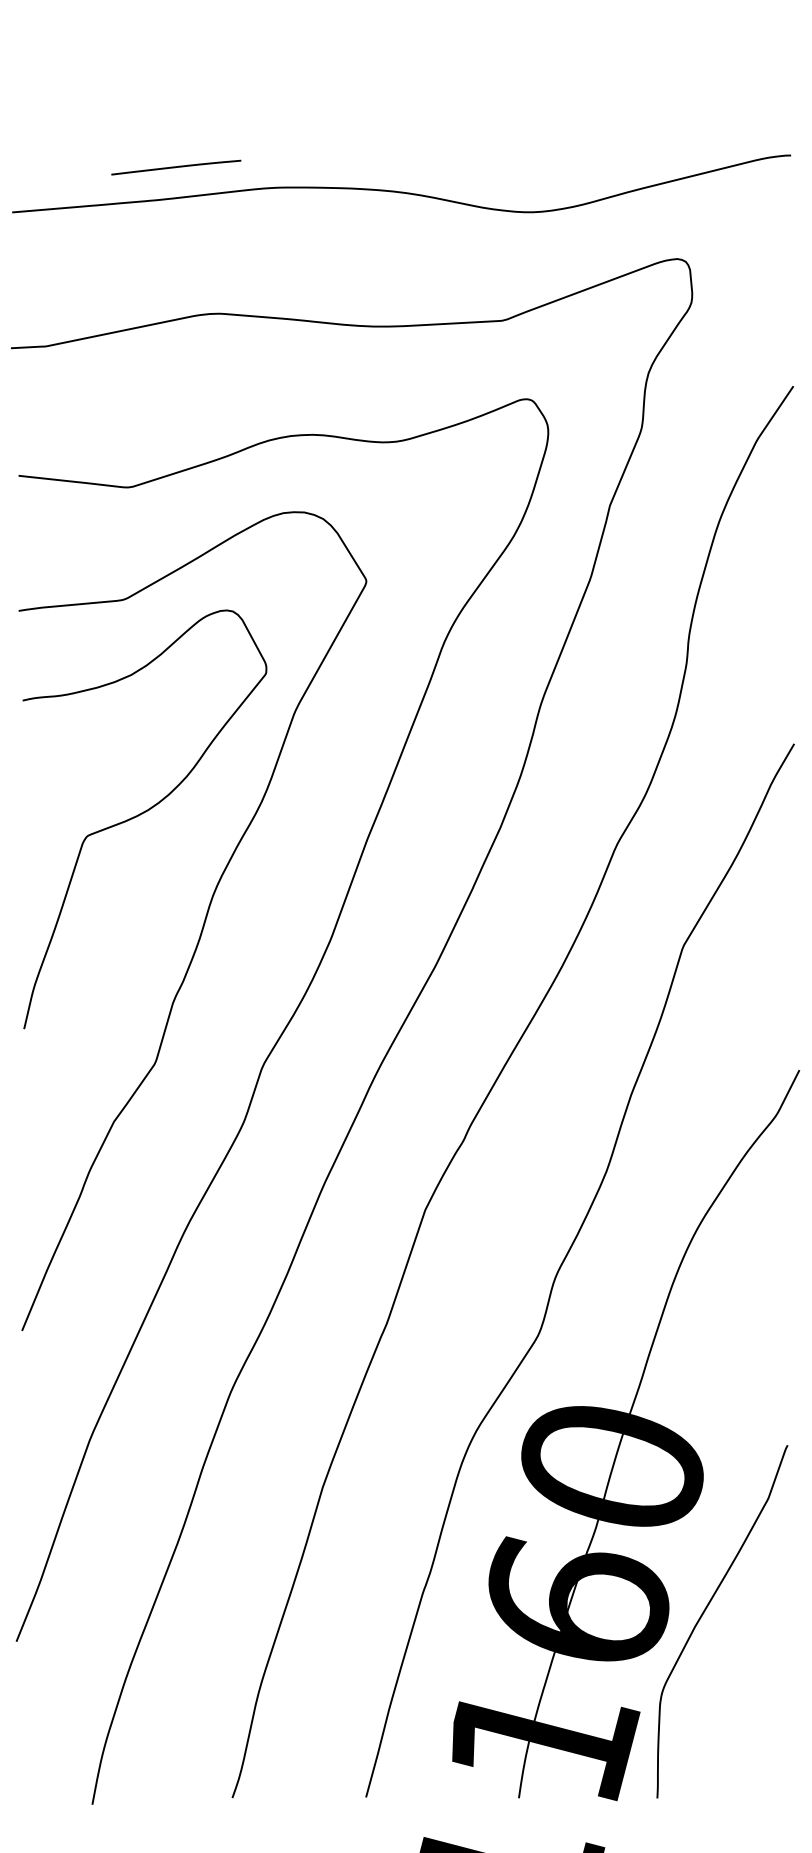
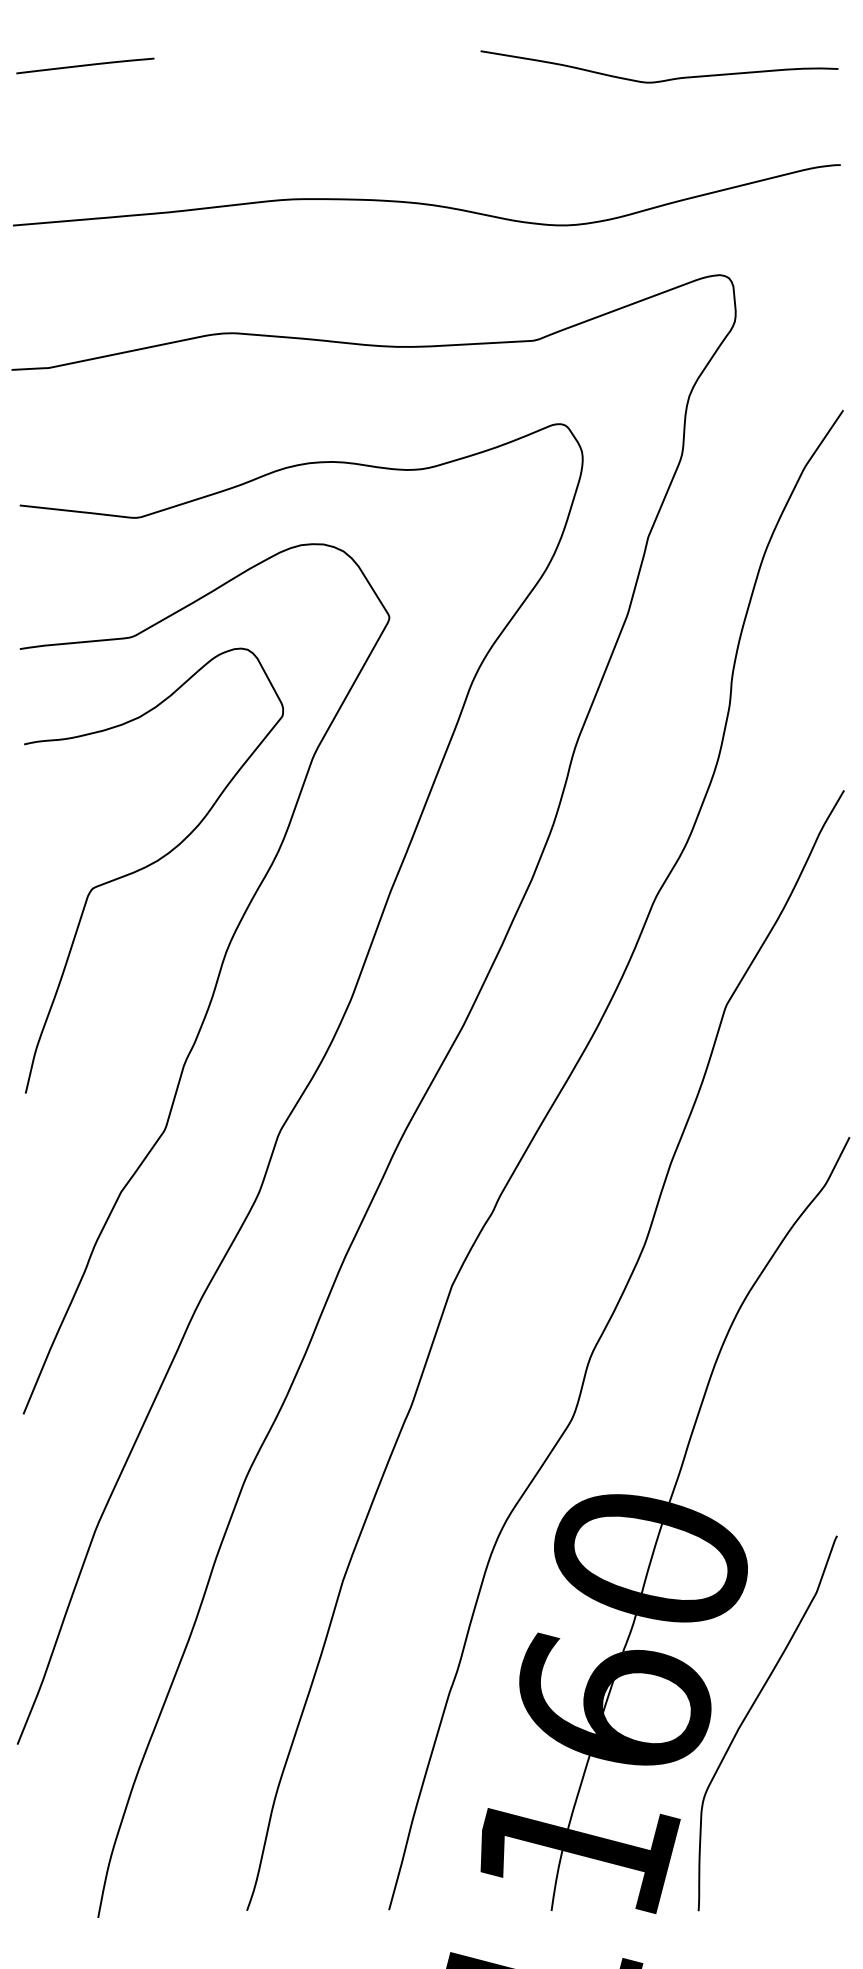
curve: (620, 75) -> (659, 80), added
line: (176, 167) -> (85, 65), moved

